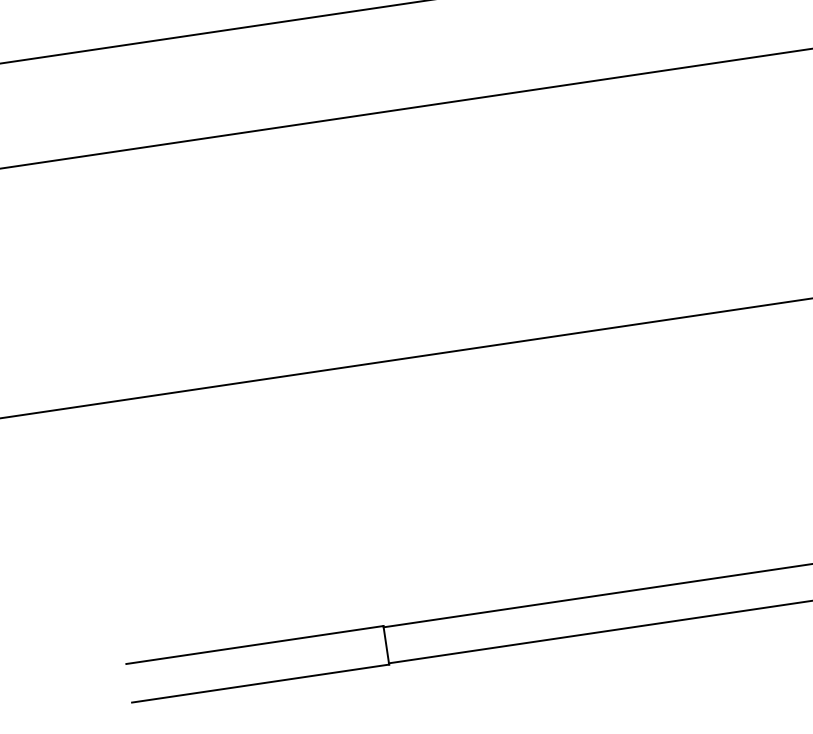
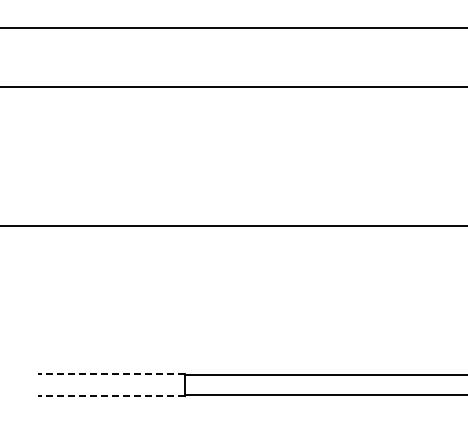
line: (254, 645) -> (111, 374), solid -> dashed
line: (260, 684) -> (111, 396), solid -> dashed

